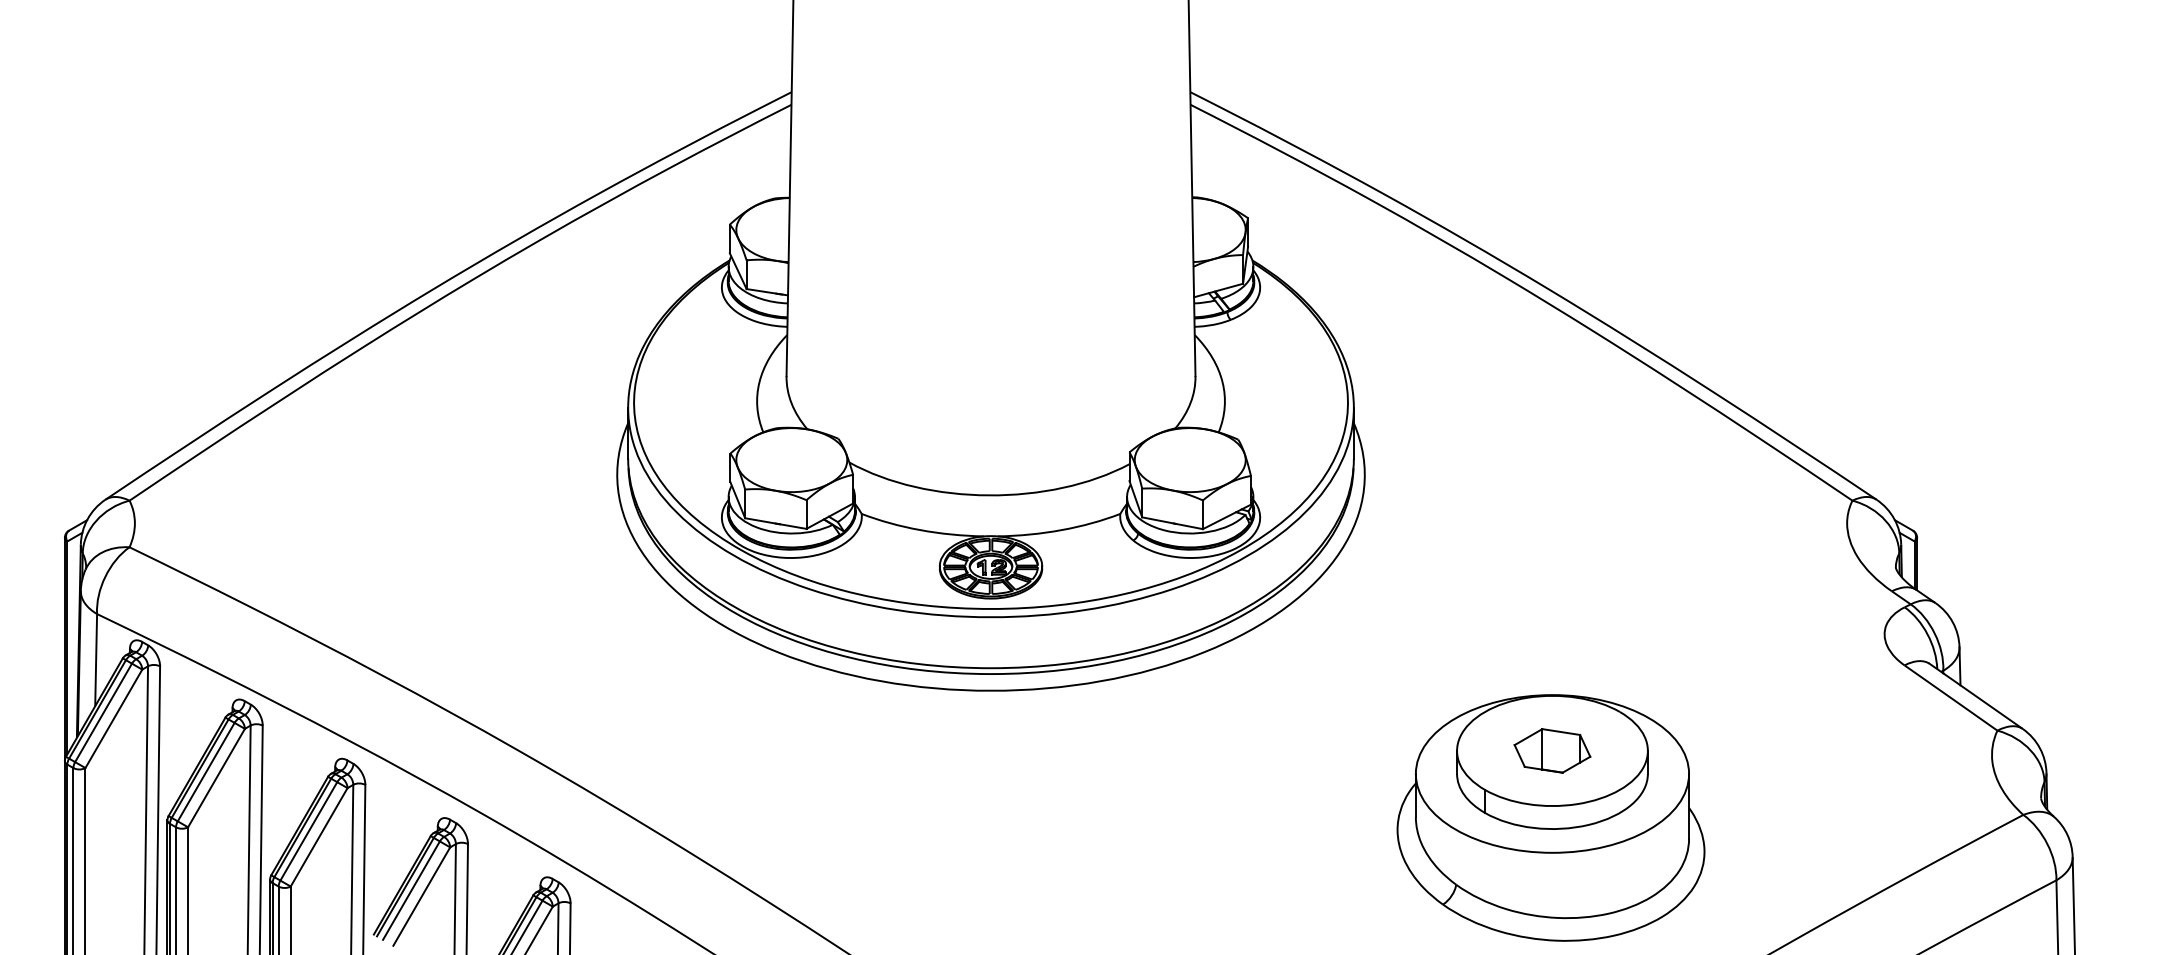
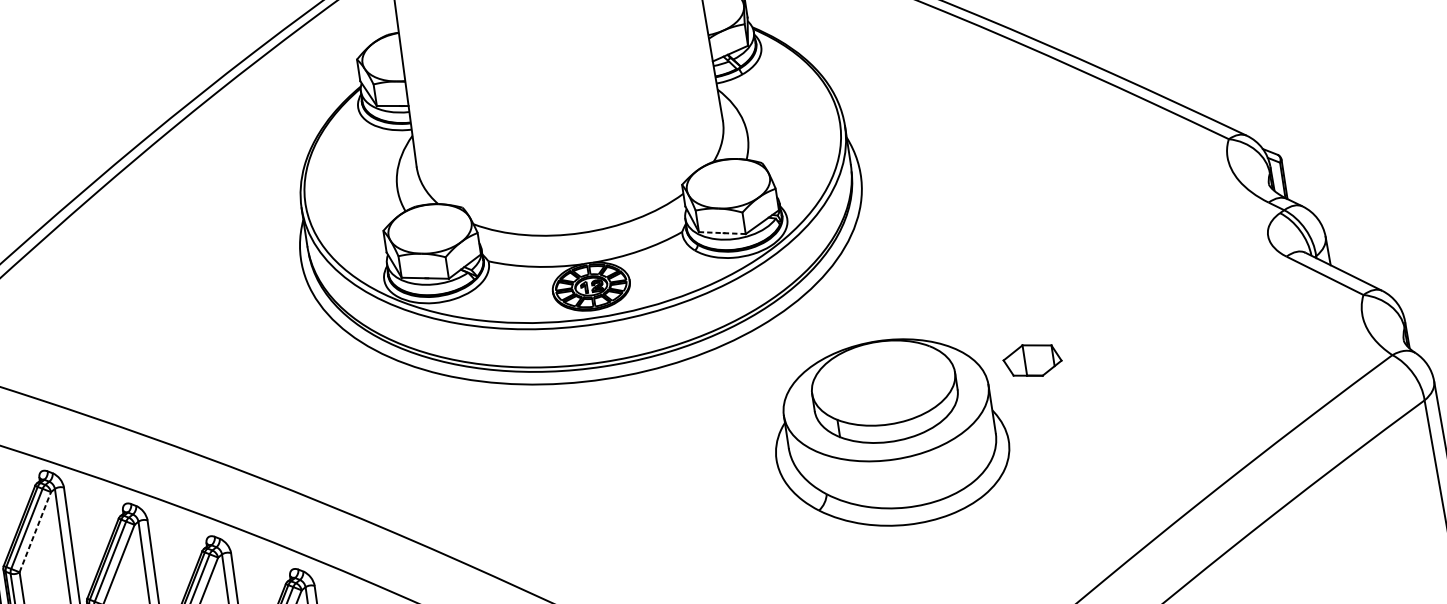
line: (1172, 523) -> (722, 233), solid -> dashed
line: (216, 778) -> (35, 532), solid -> dashed
part: (1550, 817) -> (889, 433), moved

